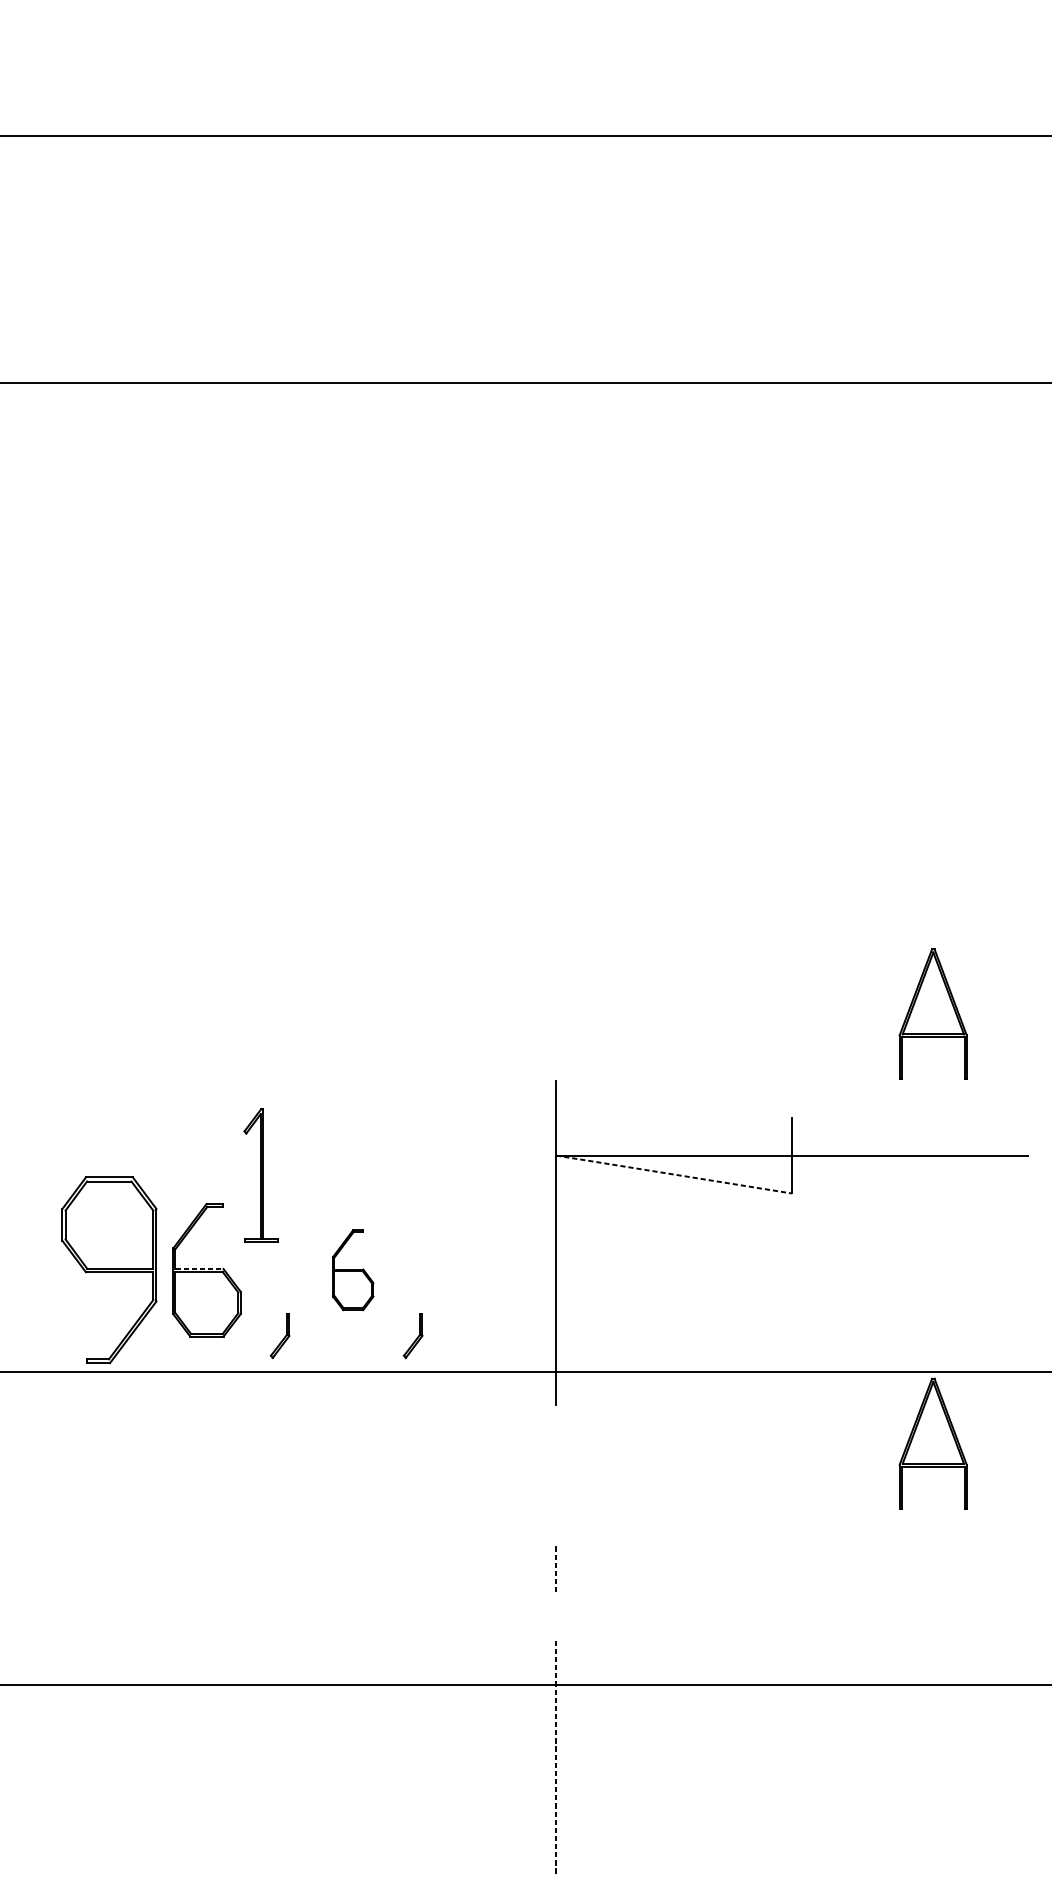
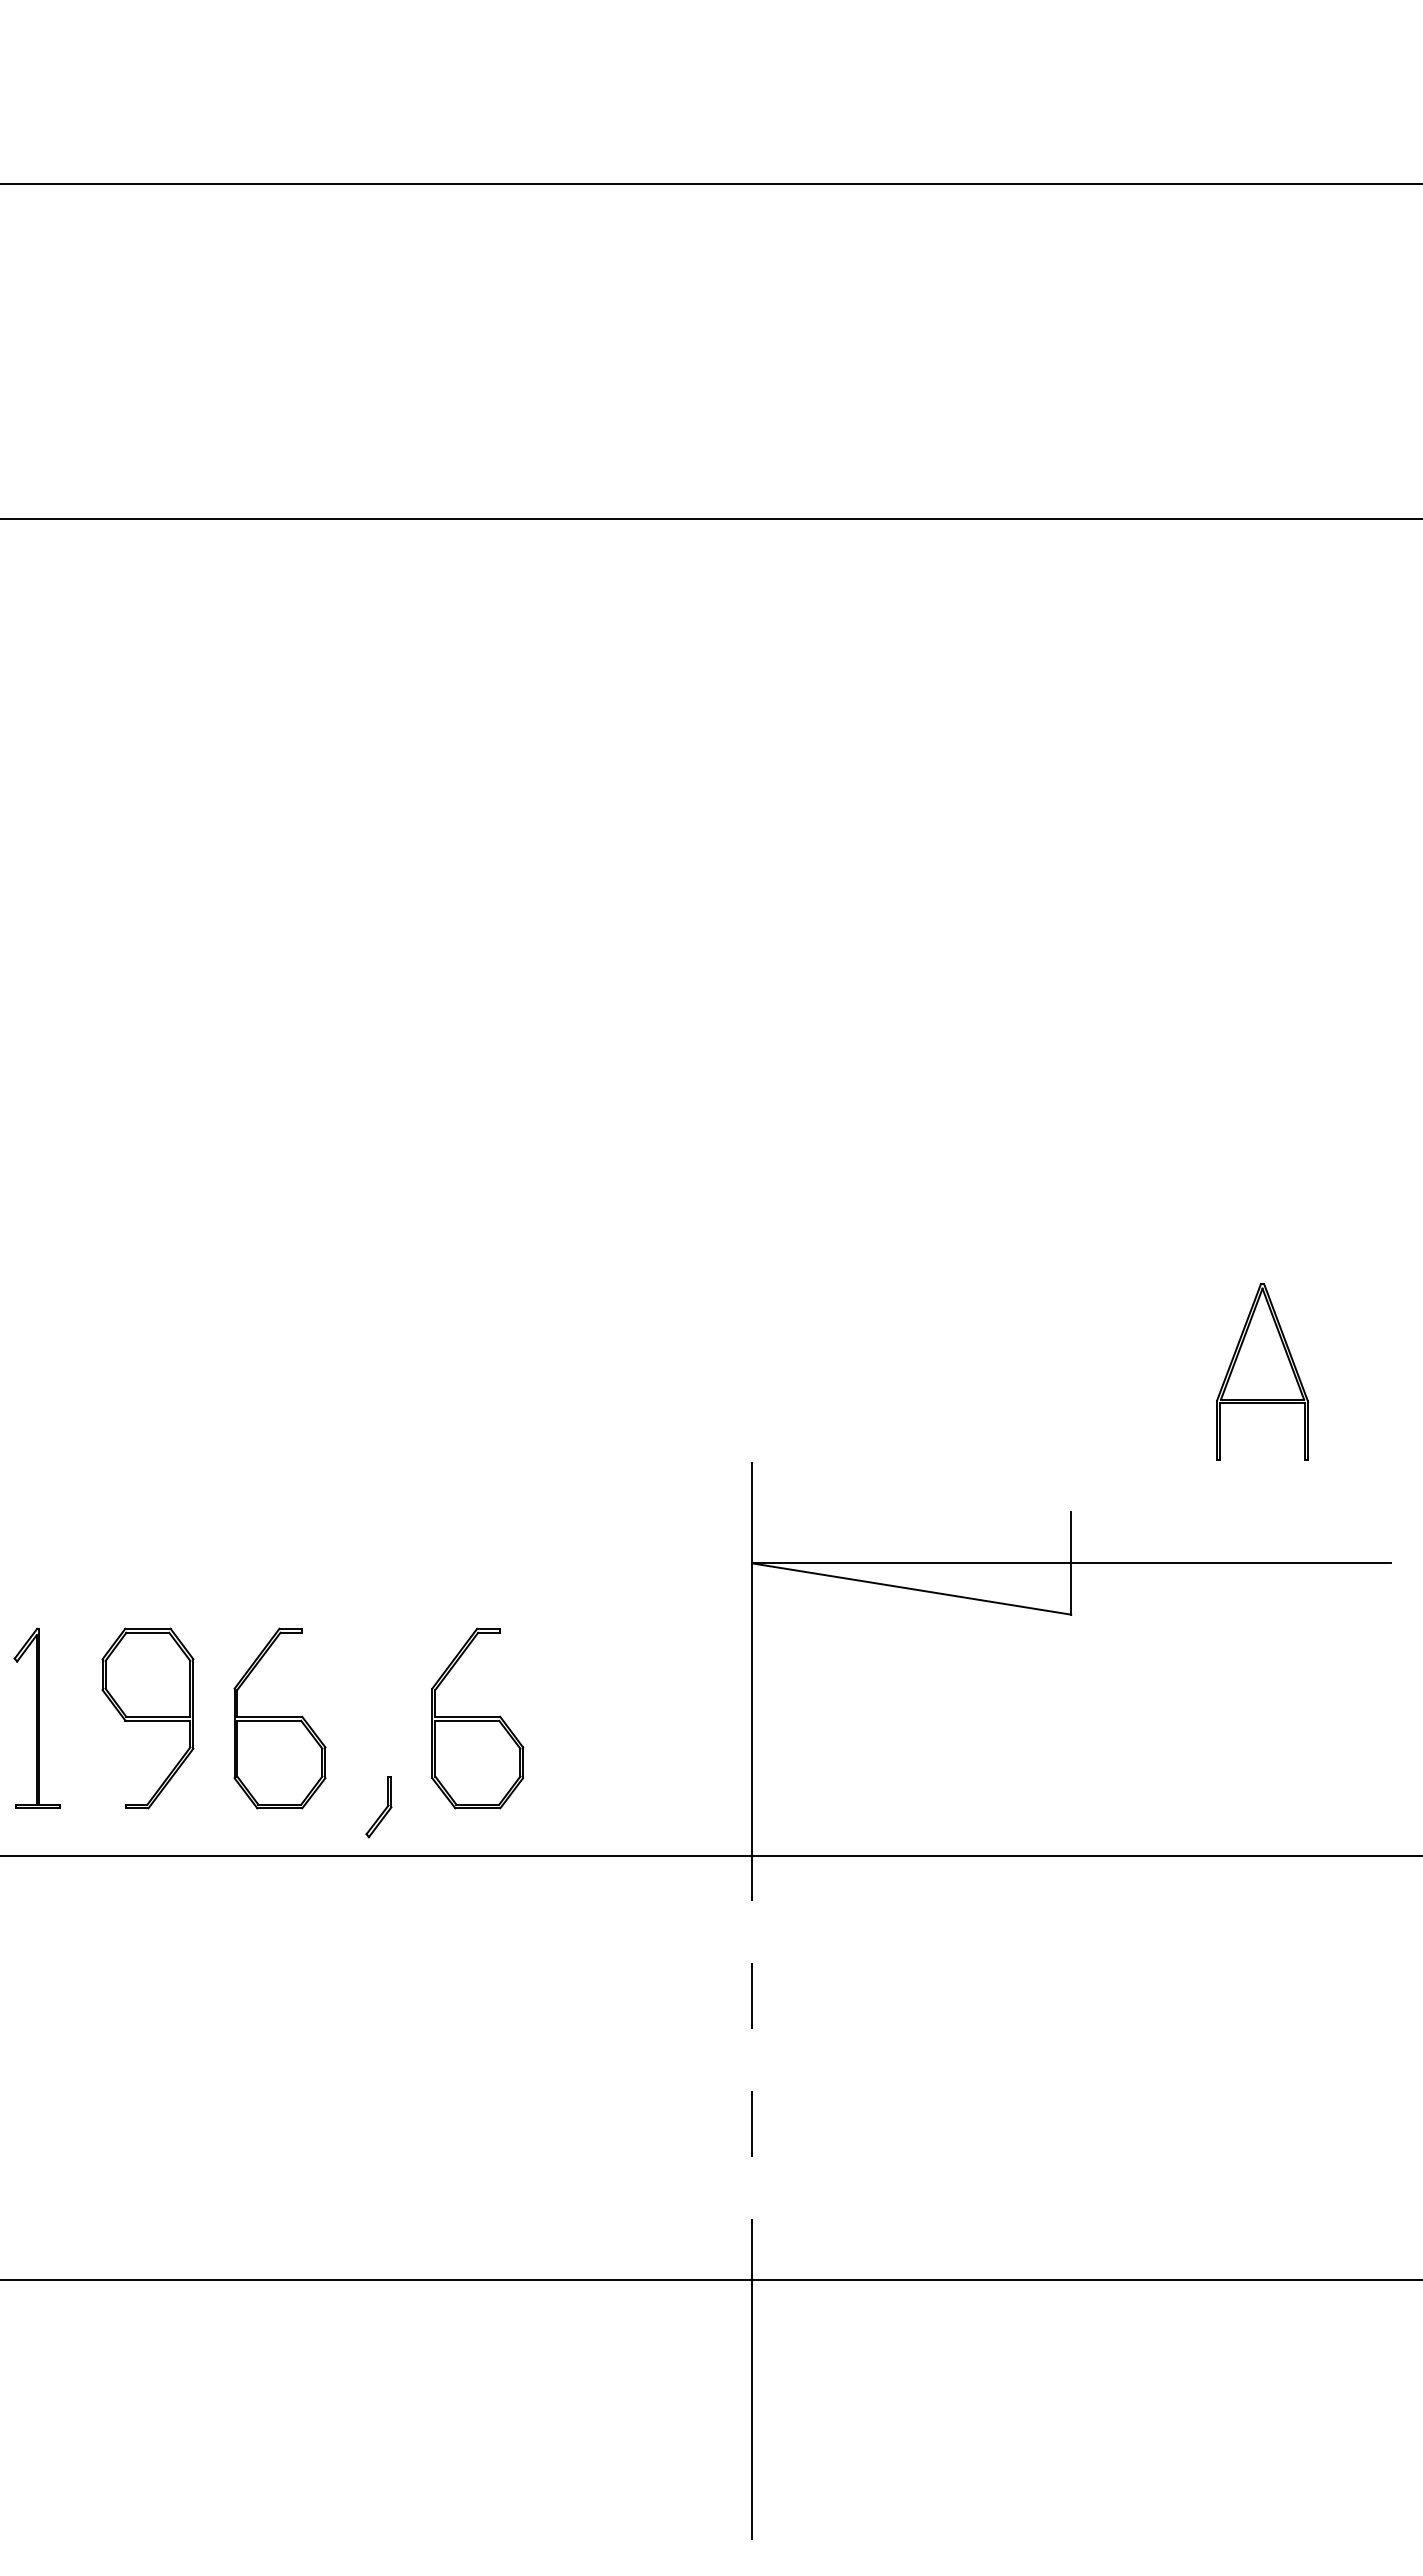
part: (260, 1174) -> (36, 1717), moved
line: (673, 1174) -> (911, 1589), dashed -> solid
line: (199, 1268) -> (269, 1716), dashed -> solid
part: (109, 1270) -> (147, 1718), size x0.71
part: (353, 1270) -> (477, 1718), size x1.67
part: (412, 1336) -> (558, 1807), removed
part: (933, 1443) -> (1262, 1952), removed
line: (556, 1475) -> (752, 1996), added
line: (556, 1569) -> (752, 2123), dashed -> solid
line: (556, 1758) -> (752, 2379), dashed -> solid

